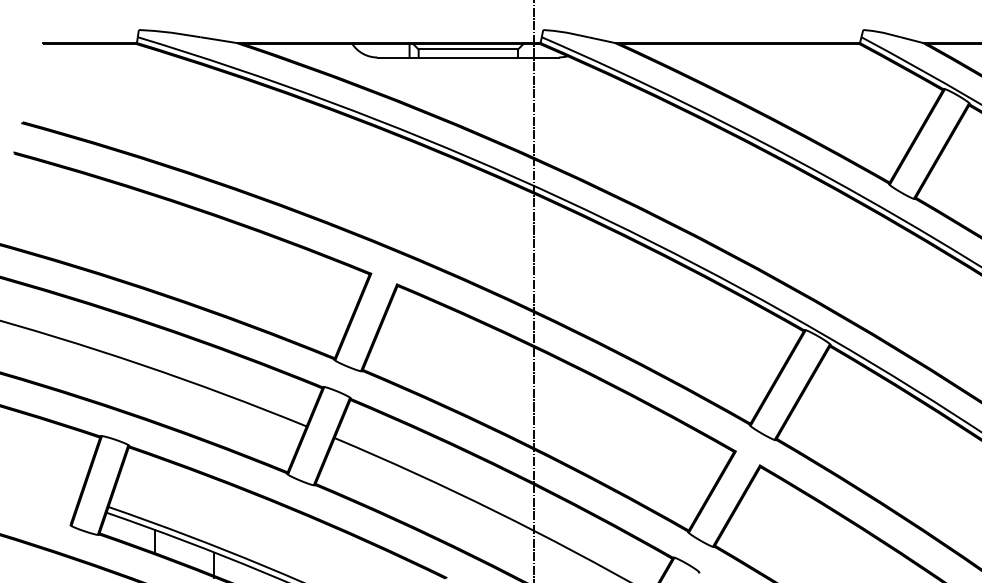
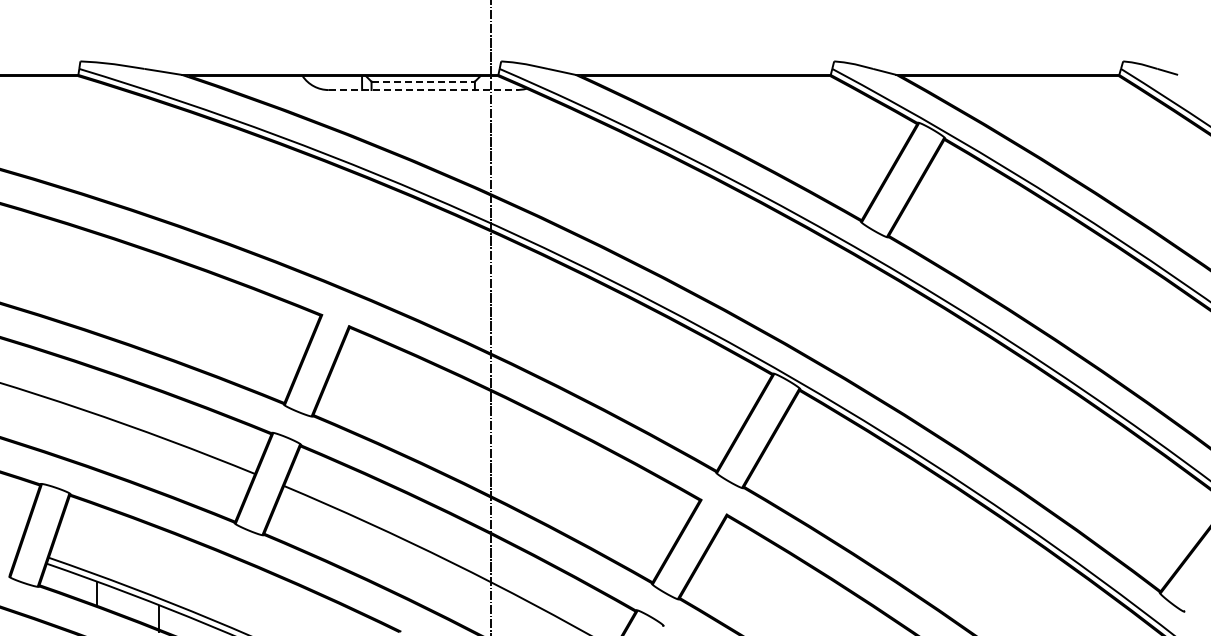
line: (468, 49) -> (423, 81), solid -> dashed
line: (468, 57) -> (423, 90), solid -> dashed

